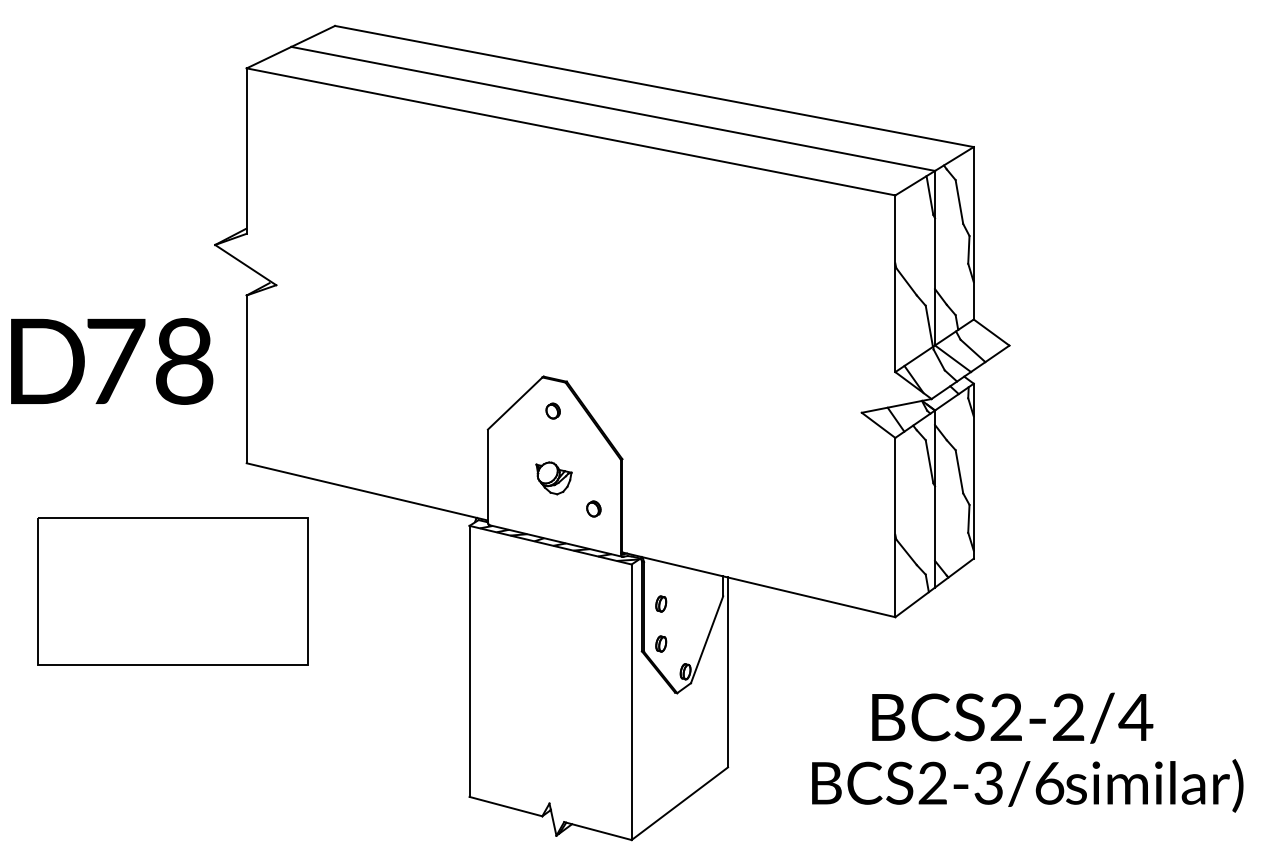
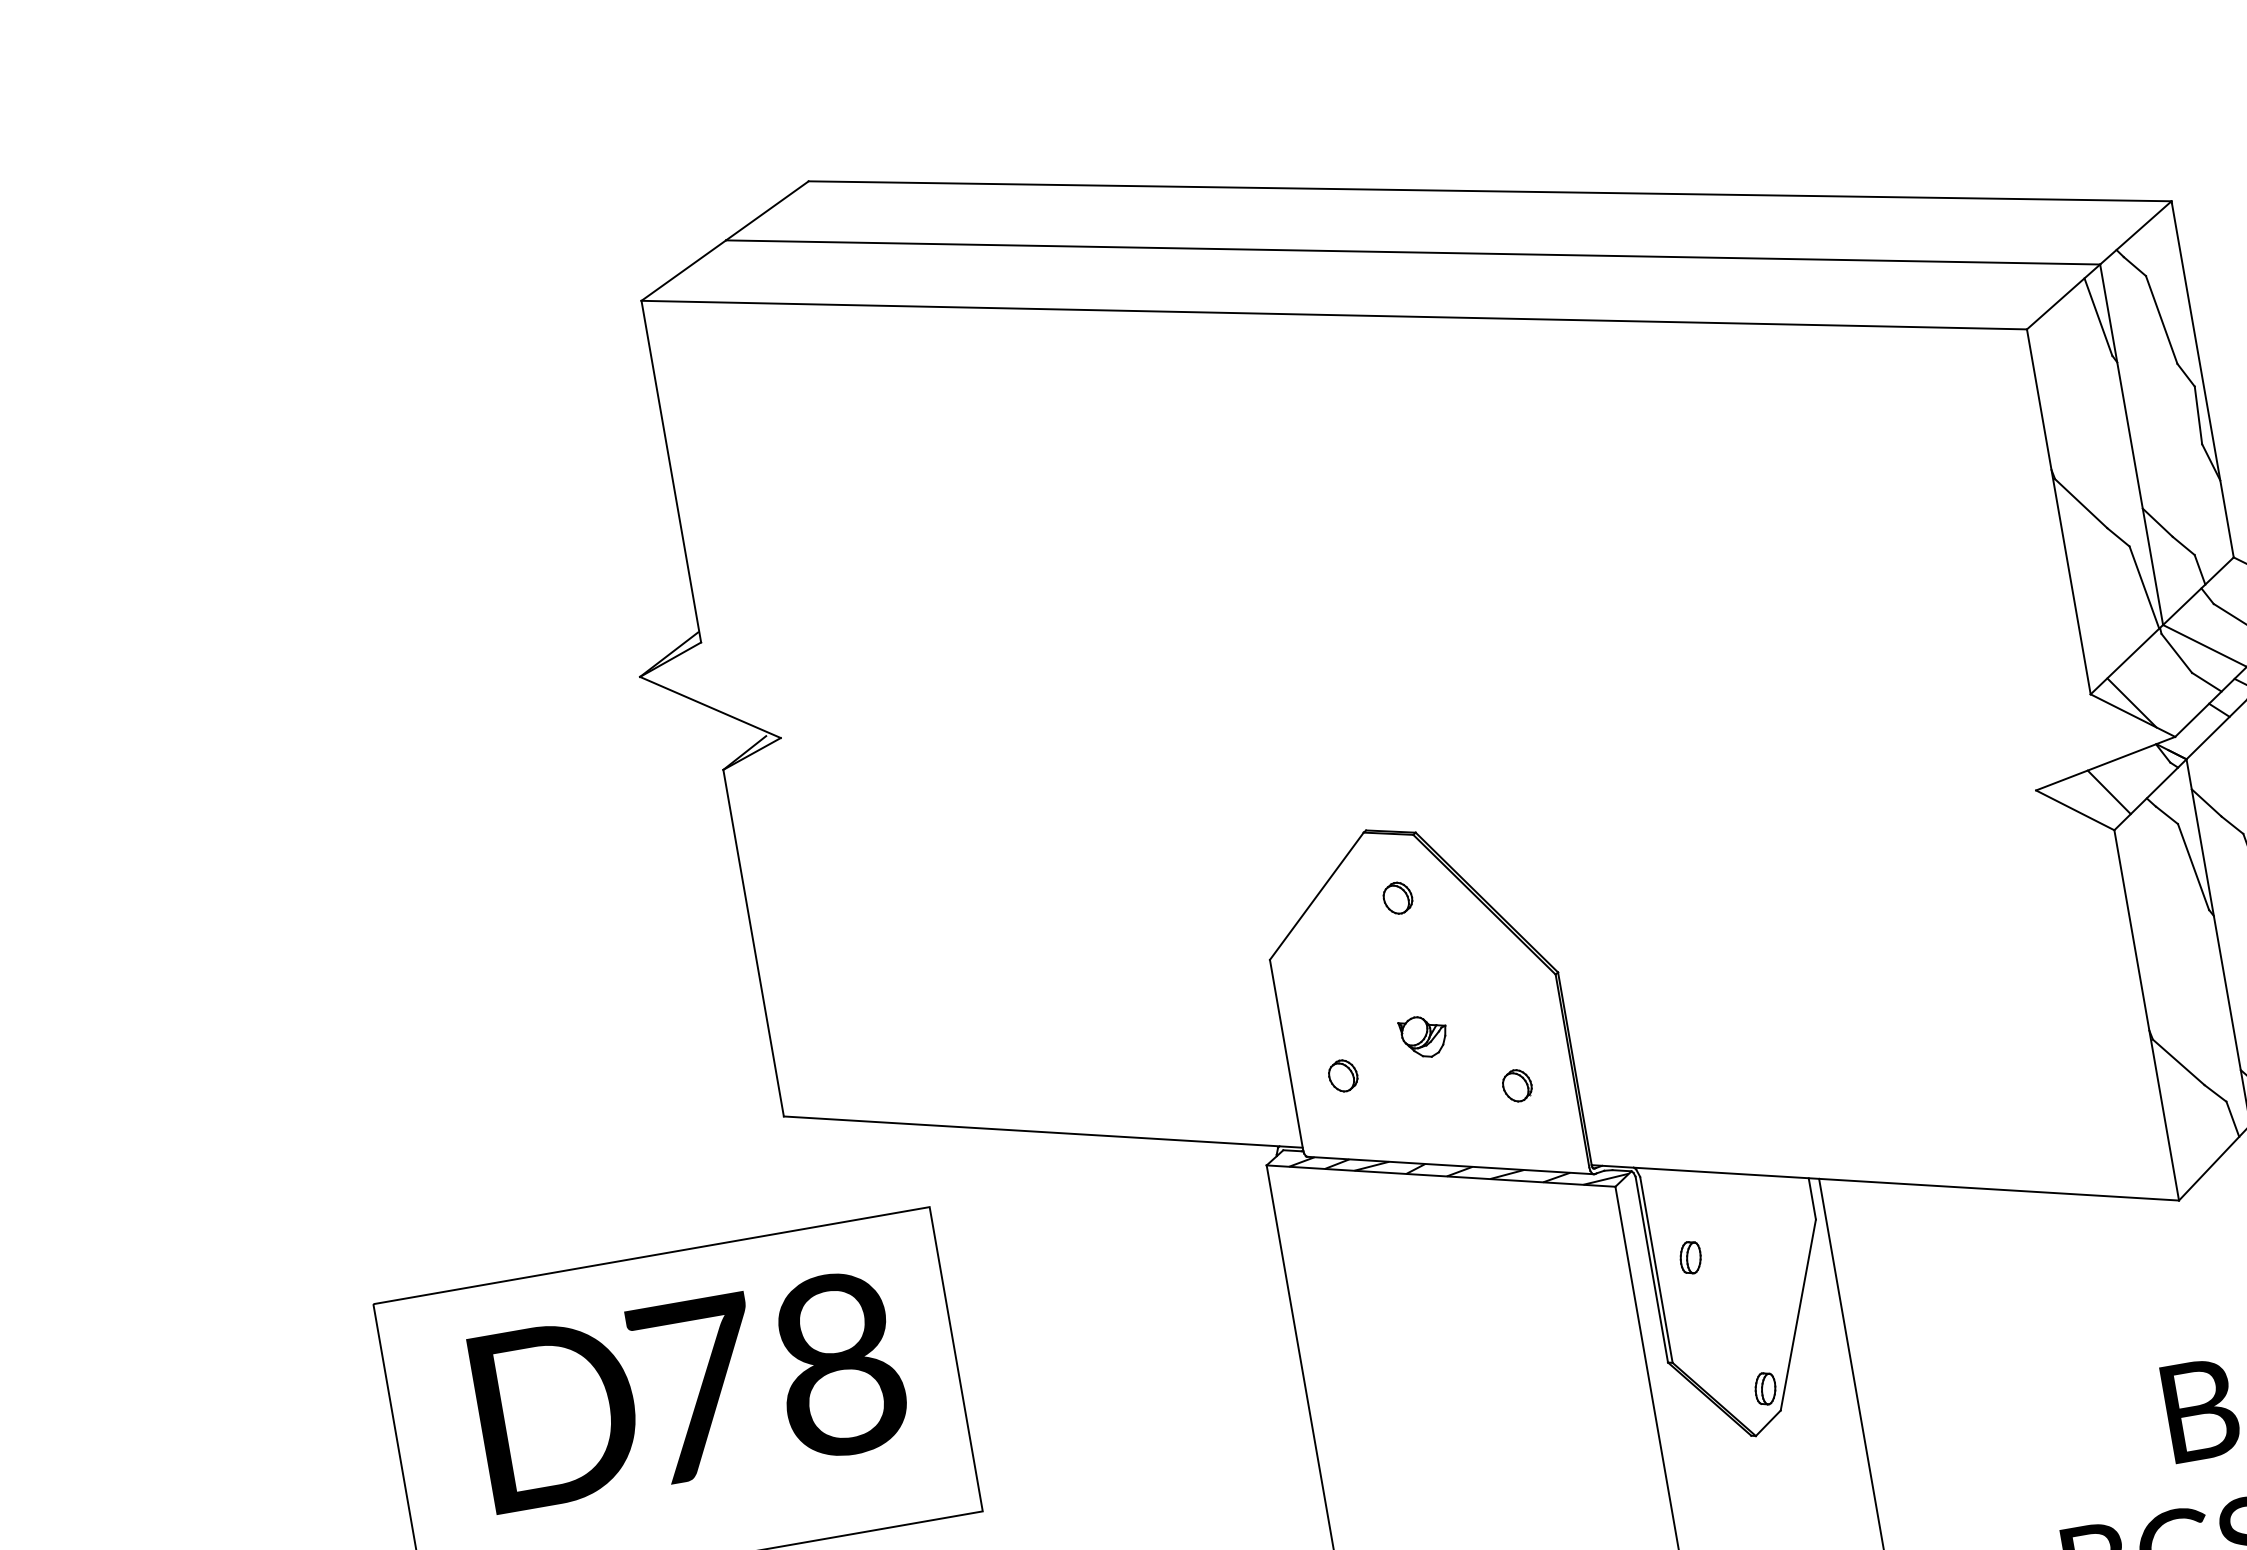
text: (112, 361) -> (690, 1390), moved
part: (553, 478) -> (1422, 1037), size x0.62
part: (512, 489) -> (1342, 1074), added
part: (661, 643) -> (1705, 1339), removed

